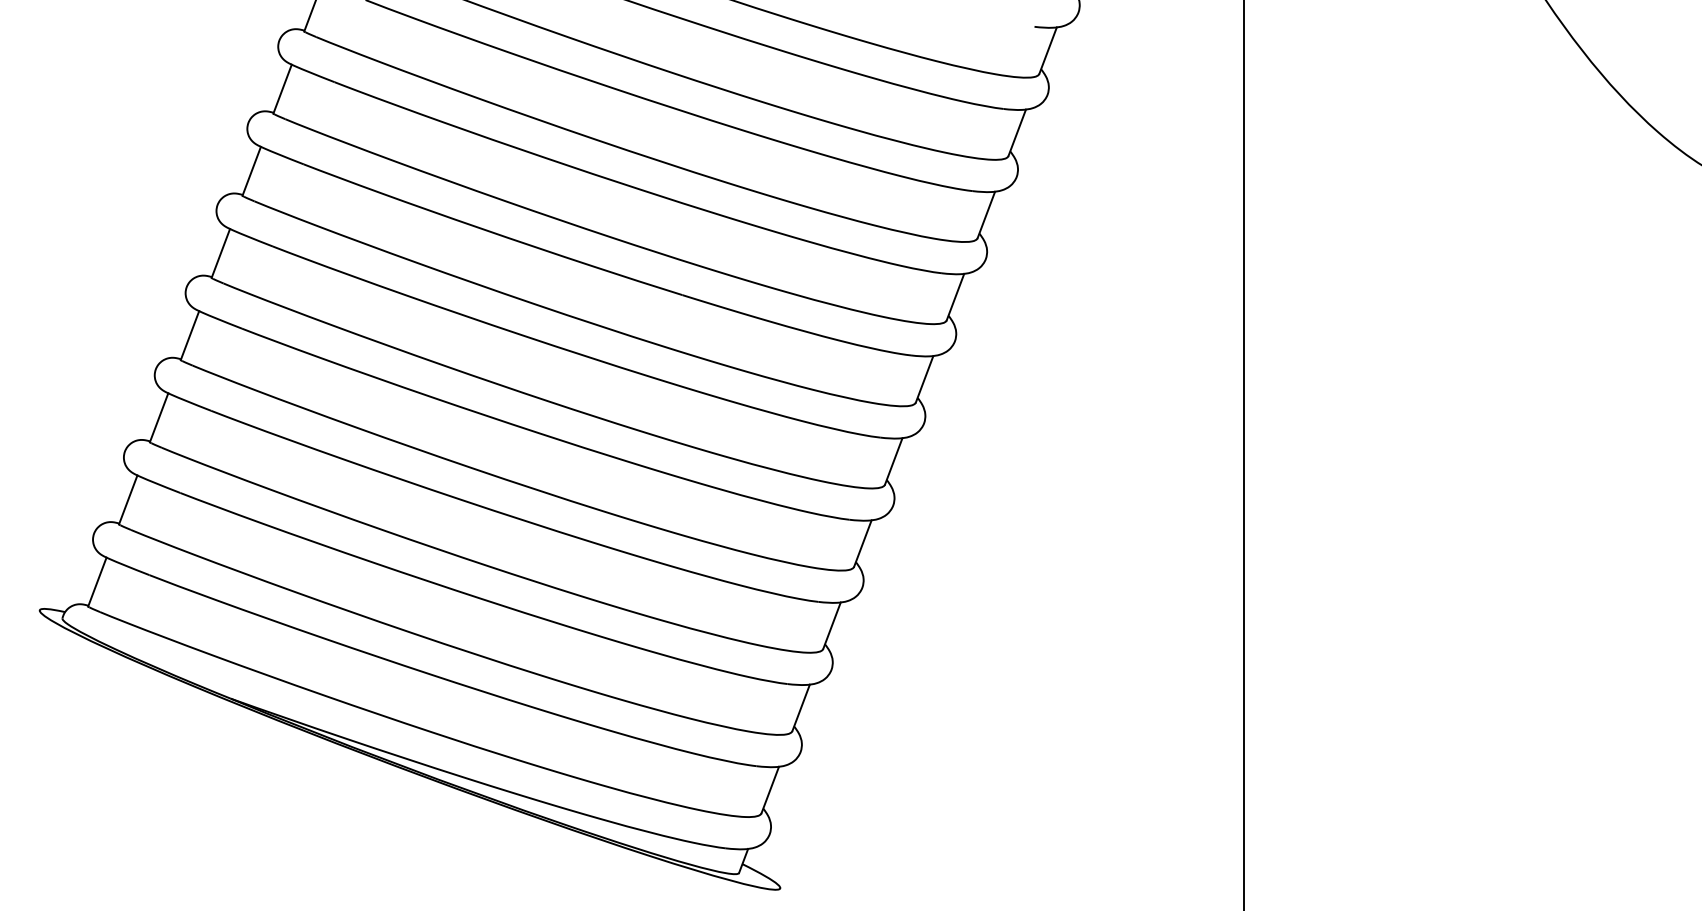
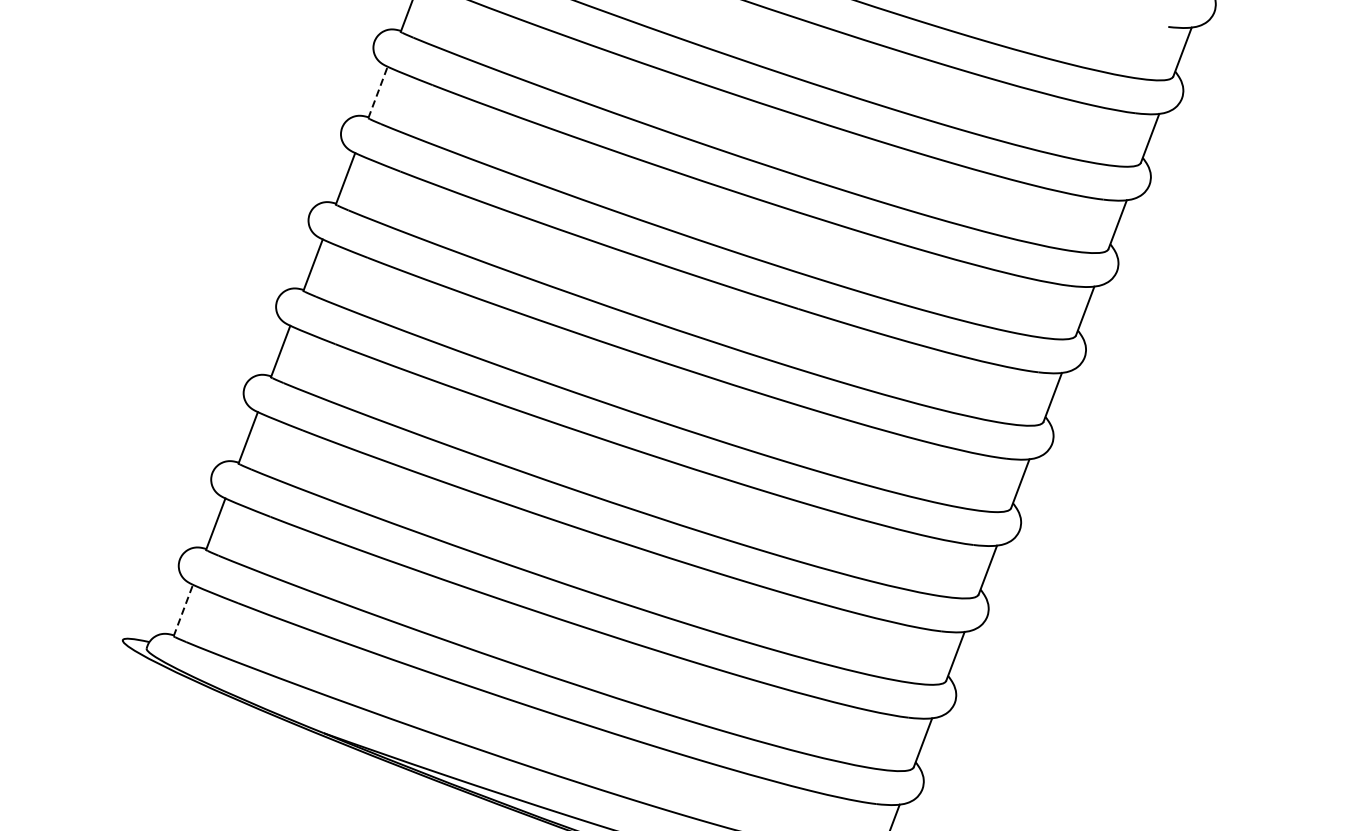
line: (282, 88) -> (377, 91), solid -> dashed
line: (97, 581) -> (183, 609), solid -> dashed

